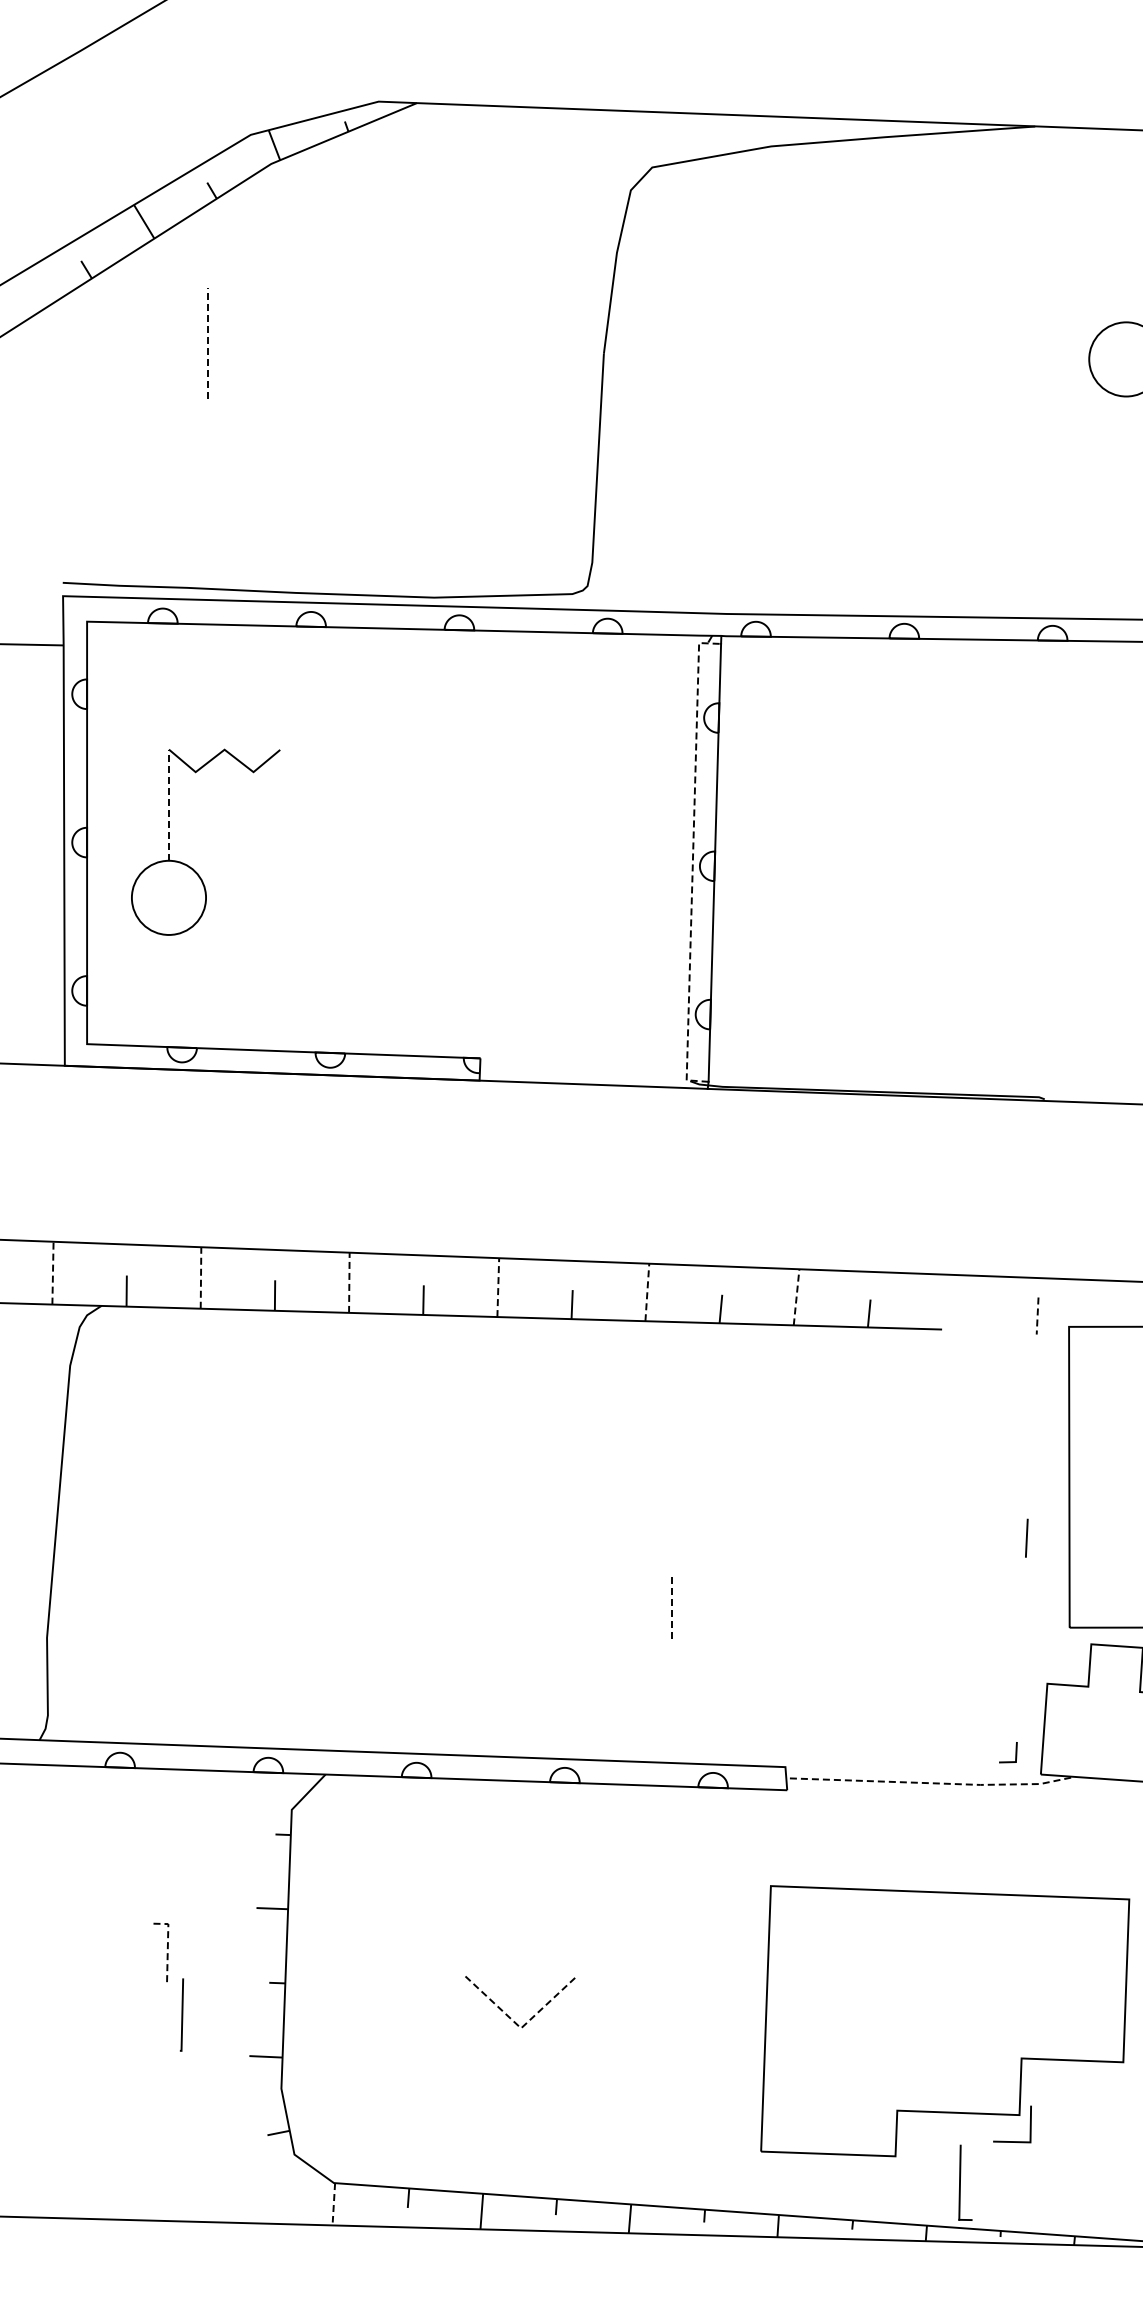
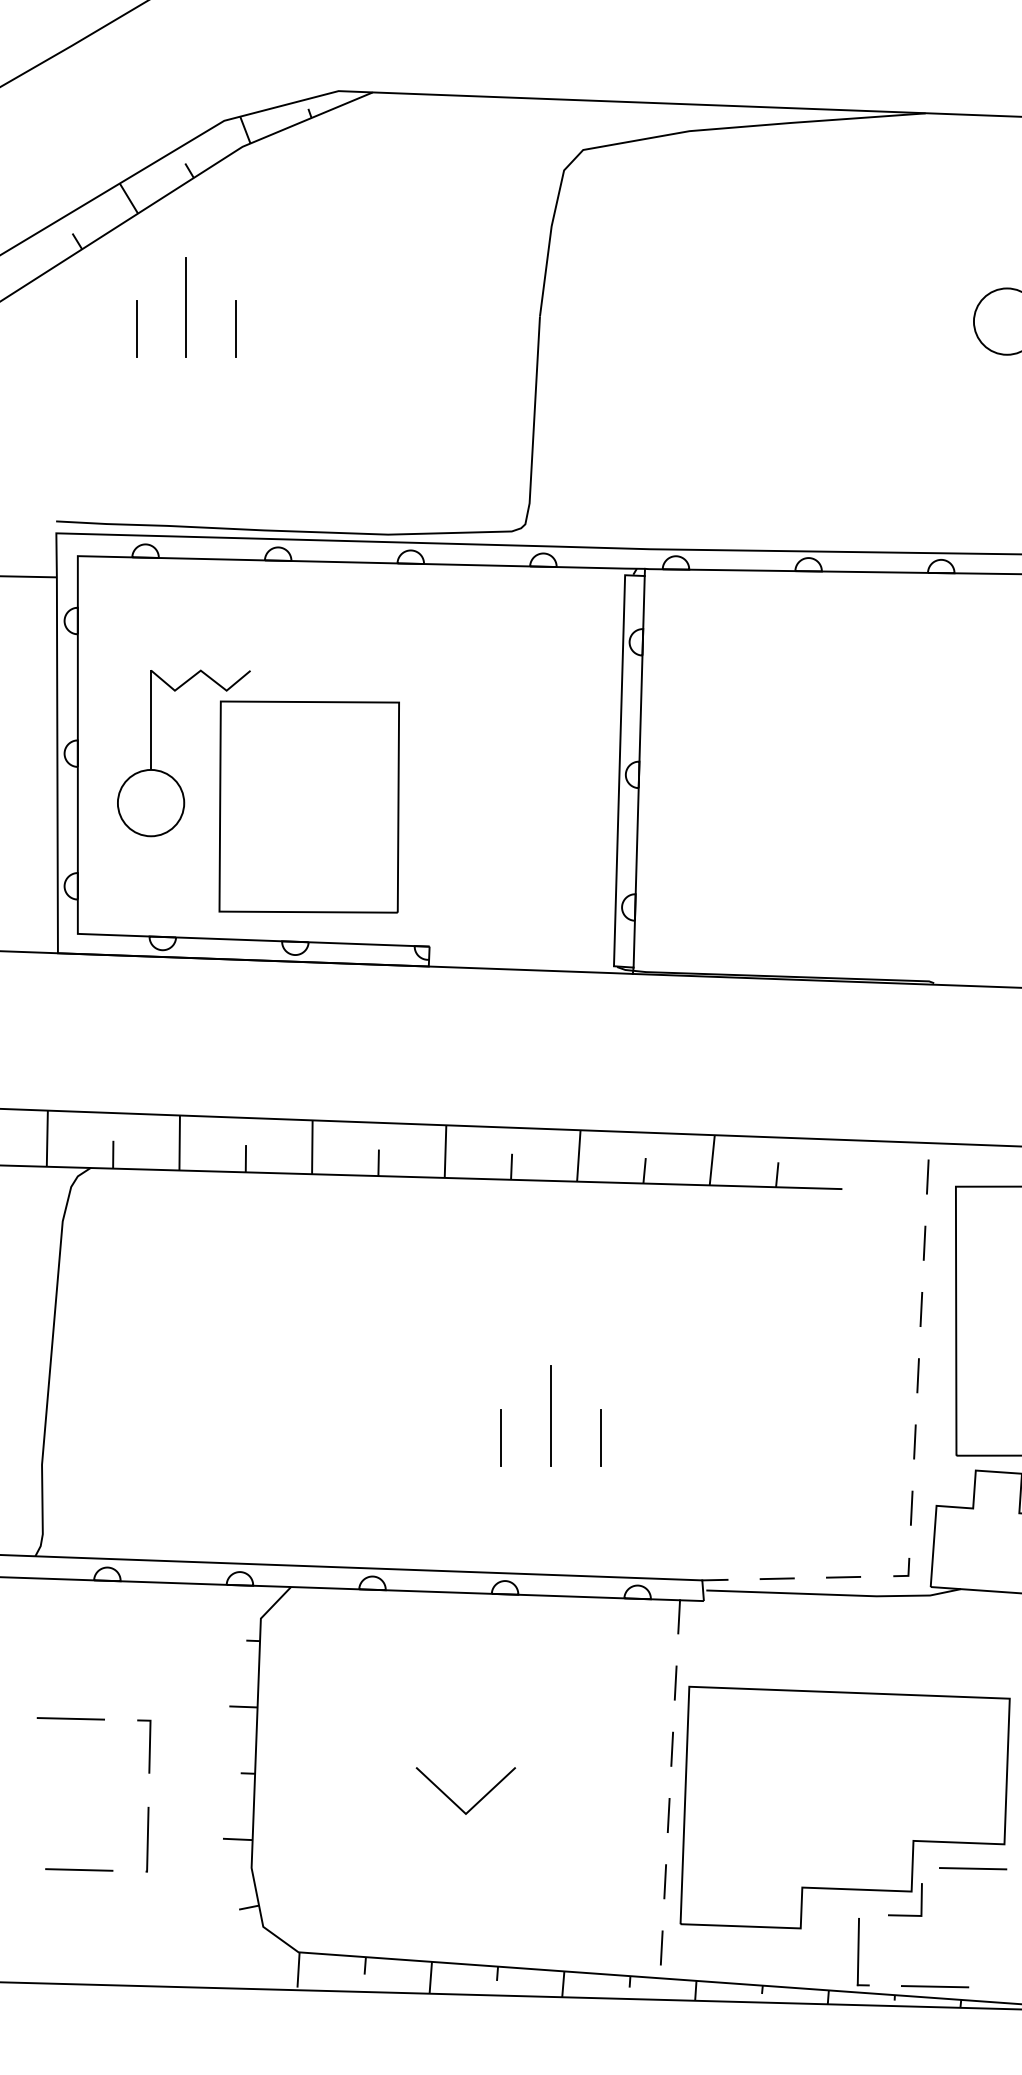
line: (208, 343) -> (186, 307), dashed -> solid
line: (152, 367) -> (136, 328), added
line: (264, 367) -> (236, 328), added
line: (168, 805) -> (150, 720), dashed -> solid
line: (692, 861) -> (619, 770), dashed -> solid
part: (345, 902) -> (308, 807), added
line: (52, 1272) -> (46, 1138), dashed -> solid
line: (201, 1277) -> (180, 1142), dashed -> solid
line: (349, 1282) -> (312, 1147), dashed -> solid
line: (498, 1287) -> (445, 1151), dashed -> solid
line: (647, 1292) -> (578, 1155), dashed -> solid
line: (796, 1296) -> (712, 1159), dashed -> solid
line: (1037, 1316) -> (927, 1177), dashed -> solid
line: (1033, 1389) -> (924, 1242), added
line: (1030, 1463) -> (921, 1308), added
line: (616, 1583) -> (551, 1416), added
line: (560, 1607) -> (501, 1437), added
line: (672, 1607) -> (601, 1437), dashed -> solid
line: (1023, 1611) -> (915, 1441), added
line: (1019, 1685) -> (911, 1507), added
line: (942, 1763) -> (842, 1577), added
line: (868, 1764) -> (776, 1578), added
line: (799, 1766) -> (714, 1579), added
line: (934, 1783) -> (835, 1595), dashed -> solid
line: (759, 1807) -> (679, 1616), added
line: (755, 1881) -> (675, 1682), added
line: (79, 1921) -> (71, 1718), added
line: (167, 1945) -> (149, 1739), dashed -> solid
line: (751, 1955) -> (671, 1748), added
line: (181, 2014) -> (147, 1839), moved
line: (521, 2028) -> (466, 1814), dashed -> solid
line: (747, 2029) -> (668, 1815), added
line: (1088, 2089) -> (973, 1868), added
line: (88, 2090) -> (79, 1869), added
line: (743, 2103) -> (664, 1881), added
line: (740, 2177) -> (662, 1947), added
line: (333, 2202) -> (298, 1969), dashed -> solid
line: (1045, 2221) -> (934, 1986), added

